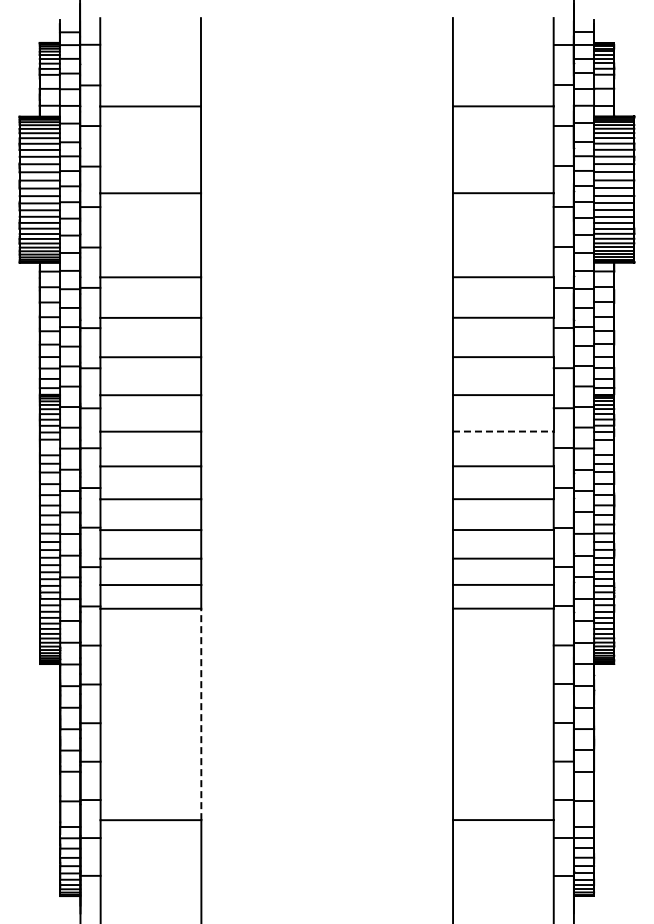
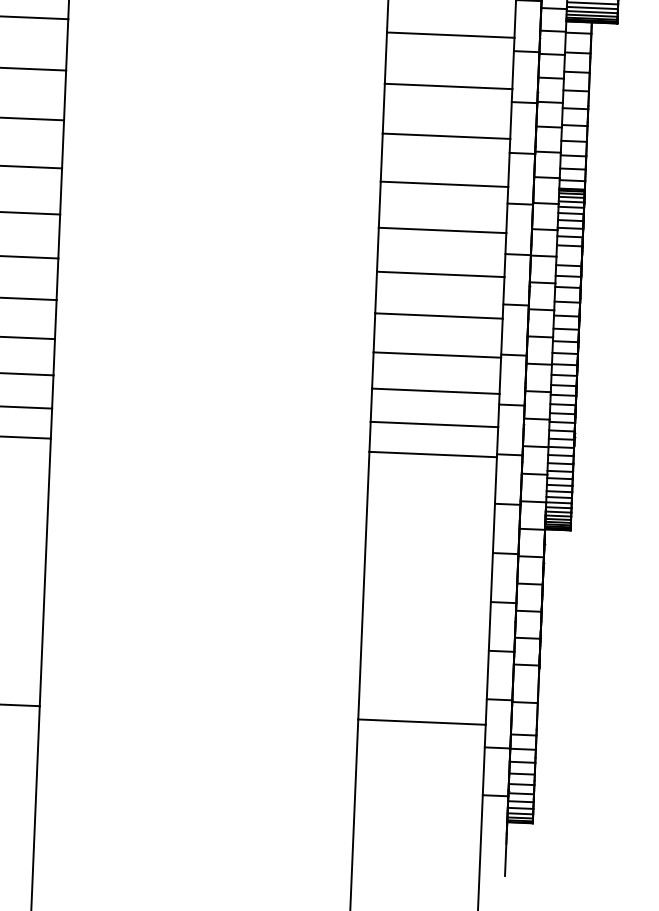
line: (503, 431) -> (442, 230), dashed -> solid
line: (201, 714) -> (45, 572), dashed -> solid

